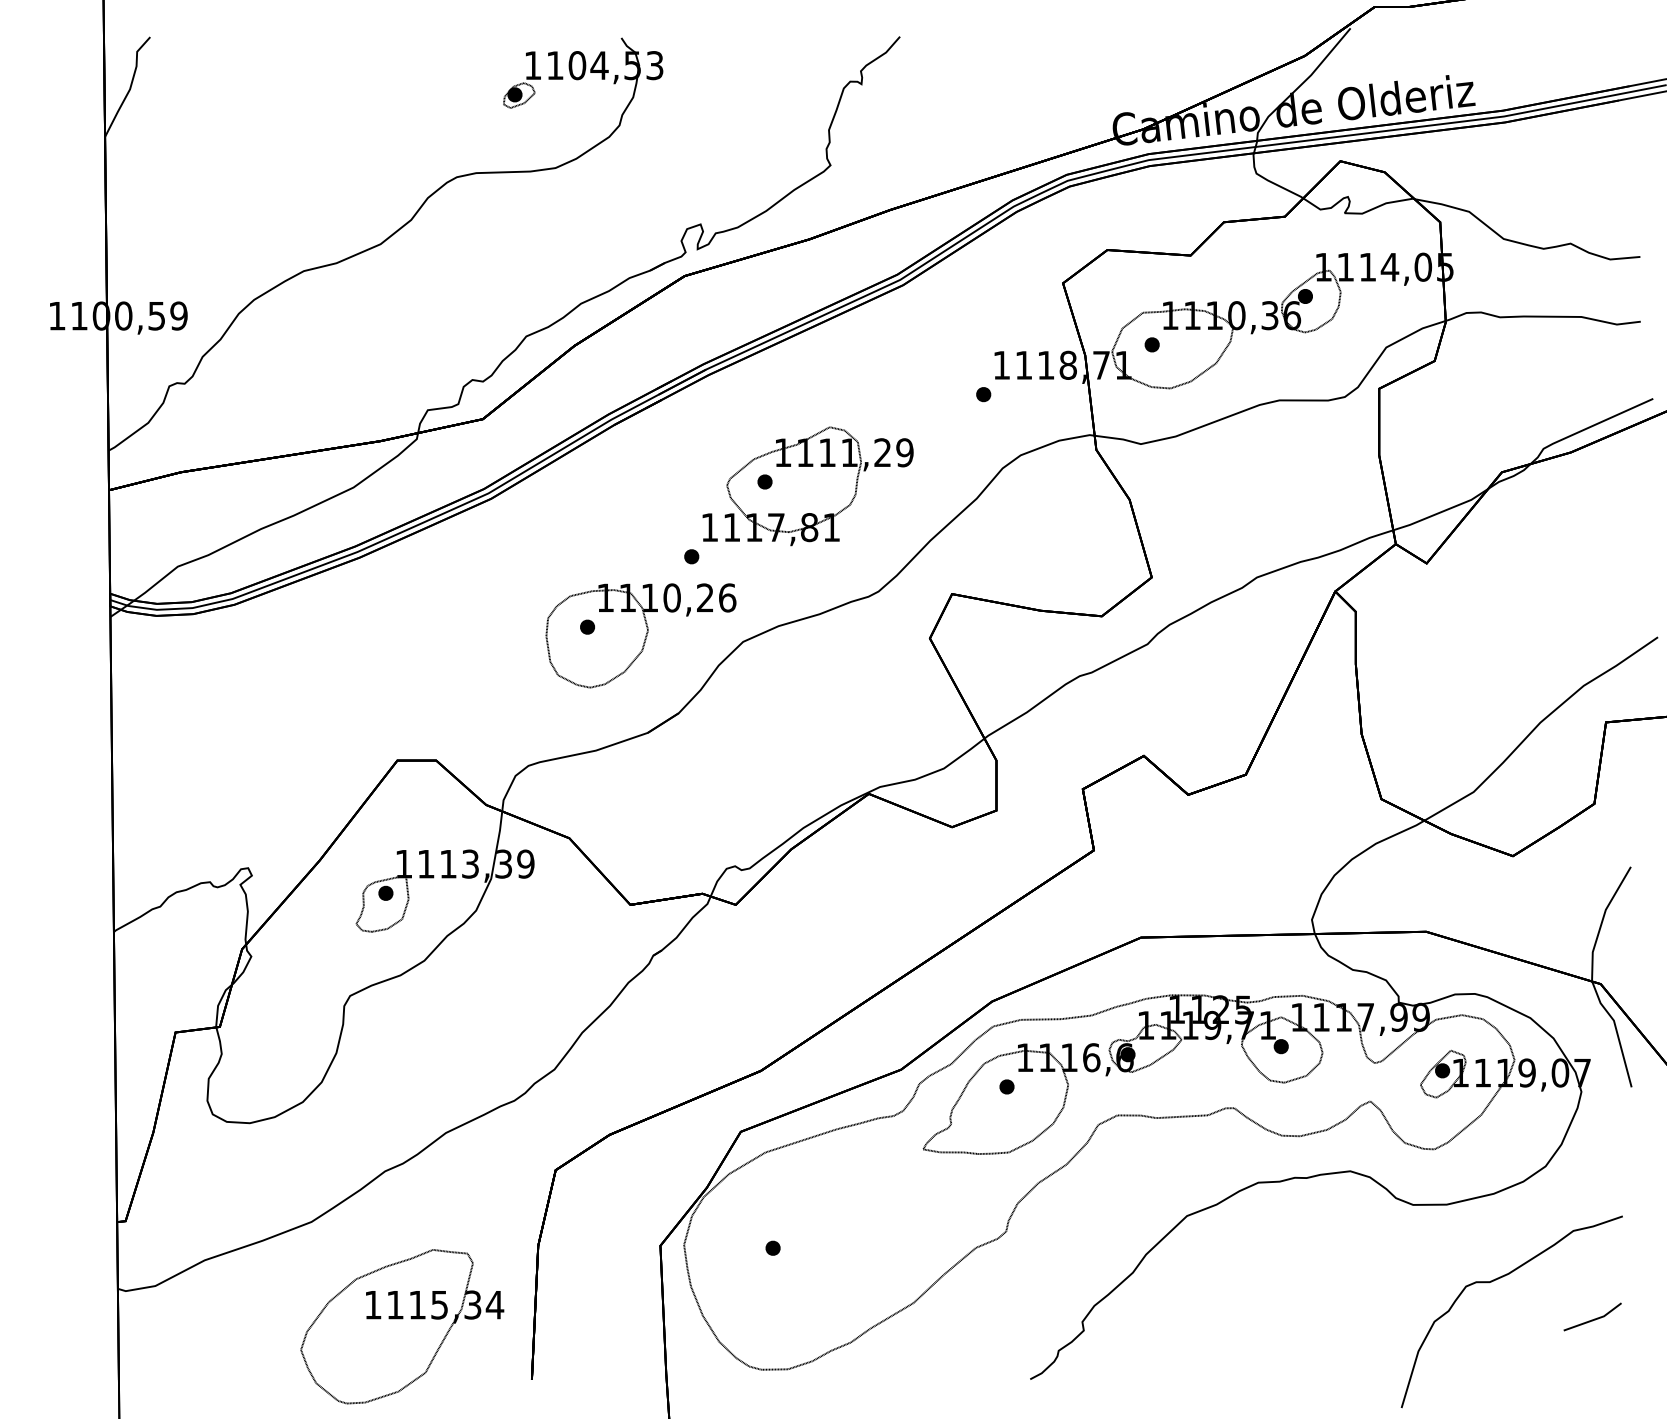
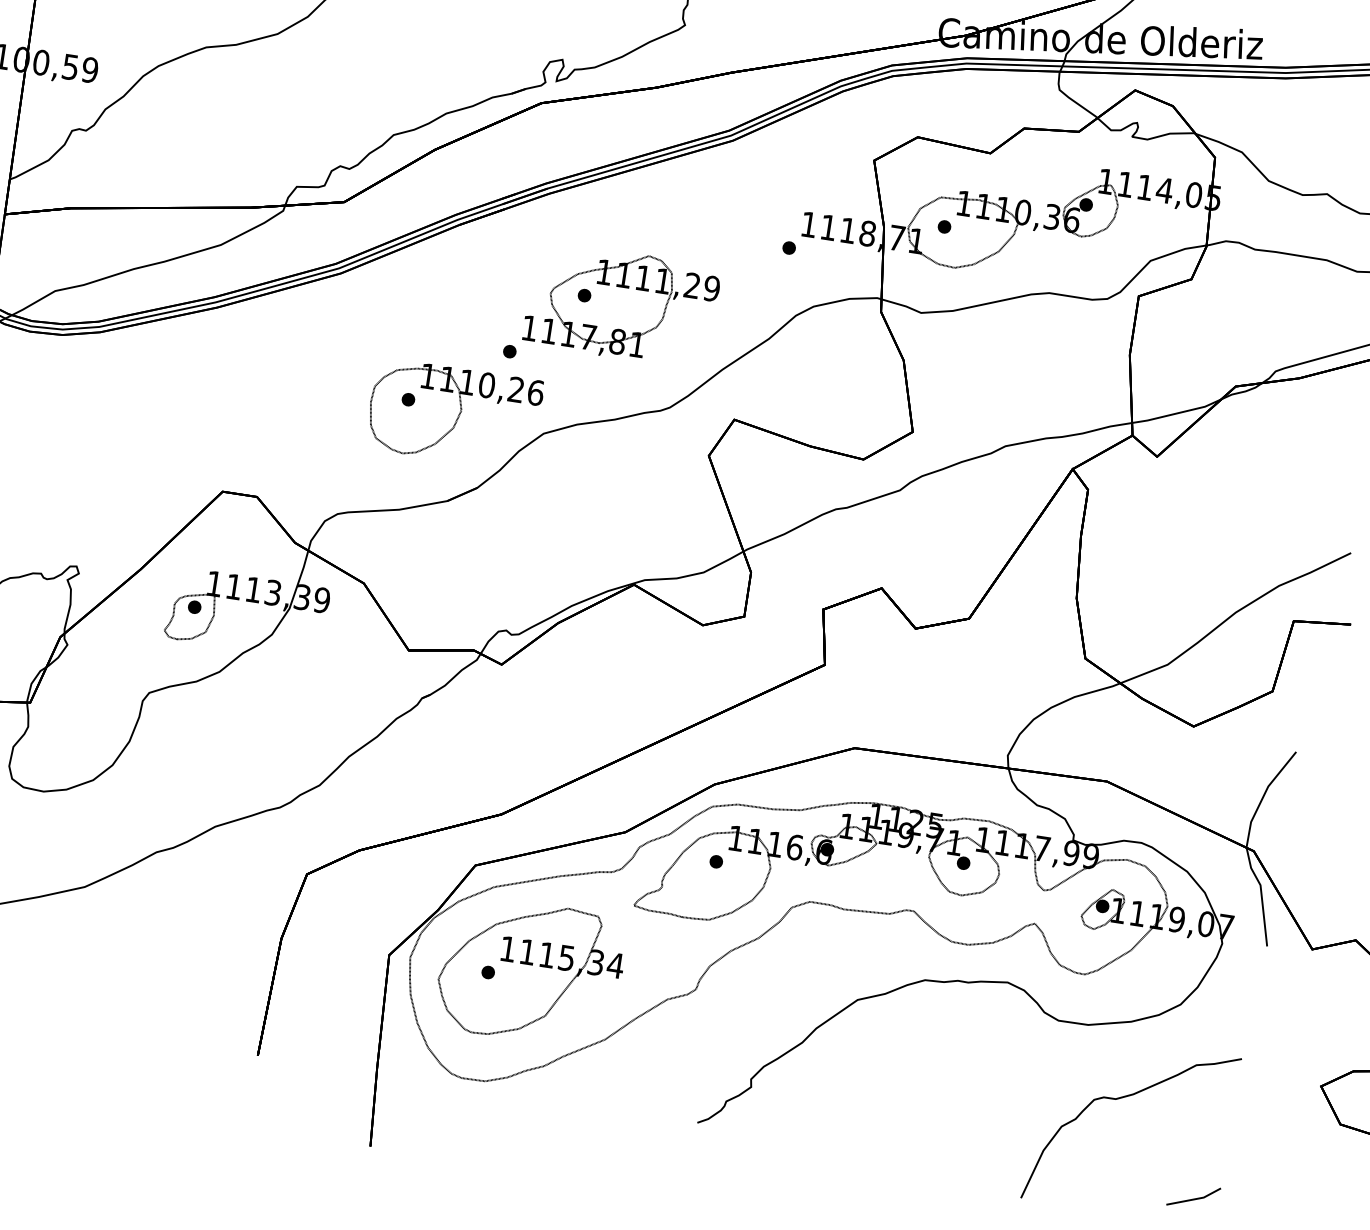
line: (1594, 1318) -> (1195, 1198), moved
part: (402, 1326) -> (531, 972), moved

